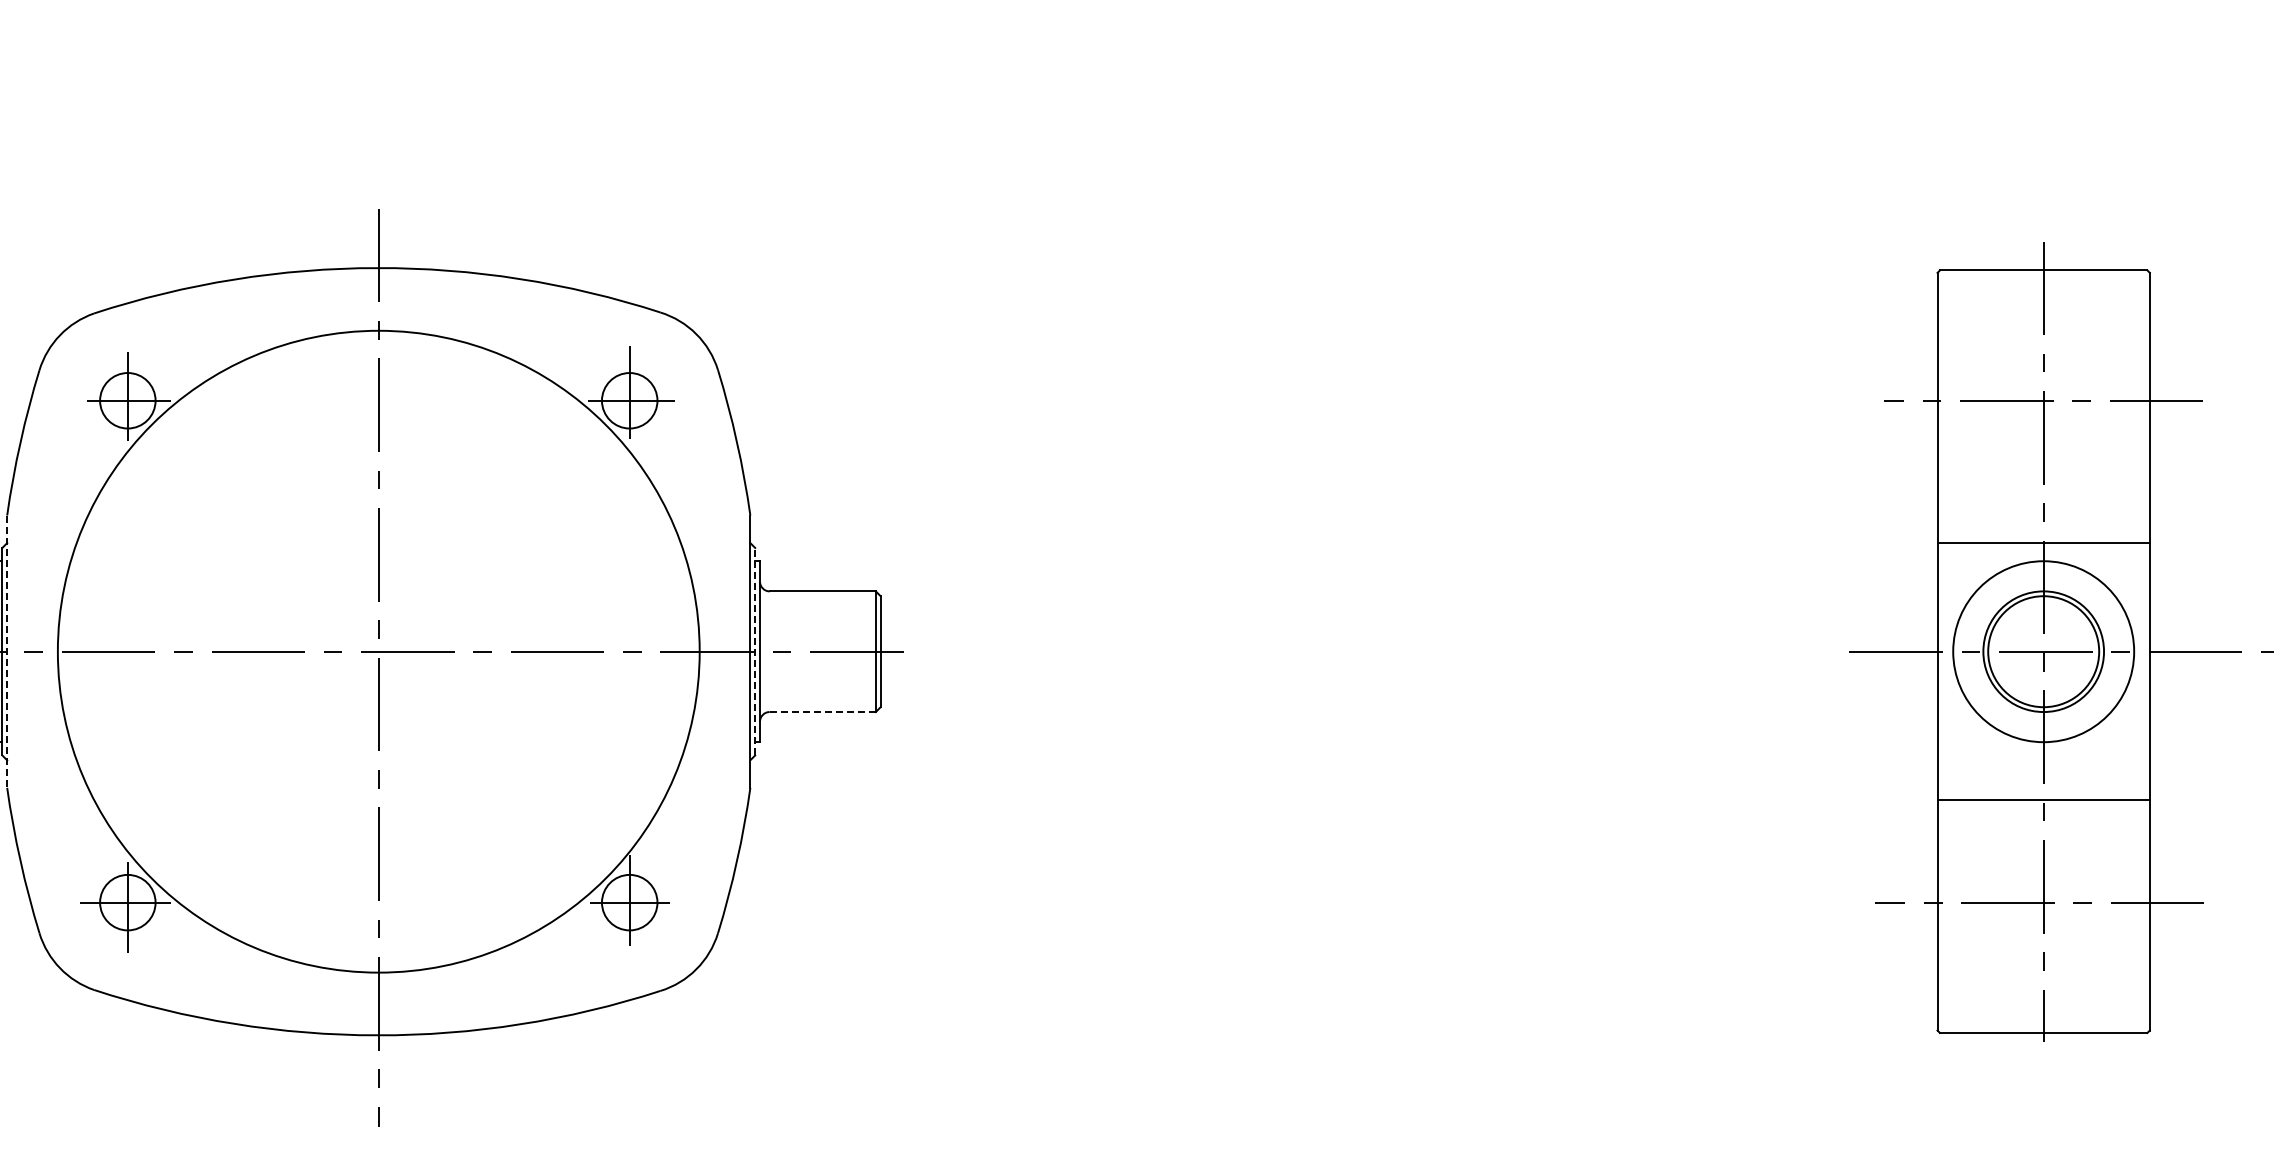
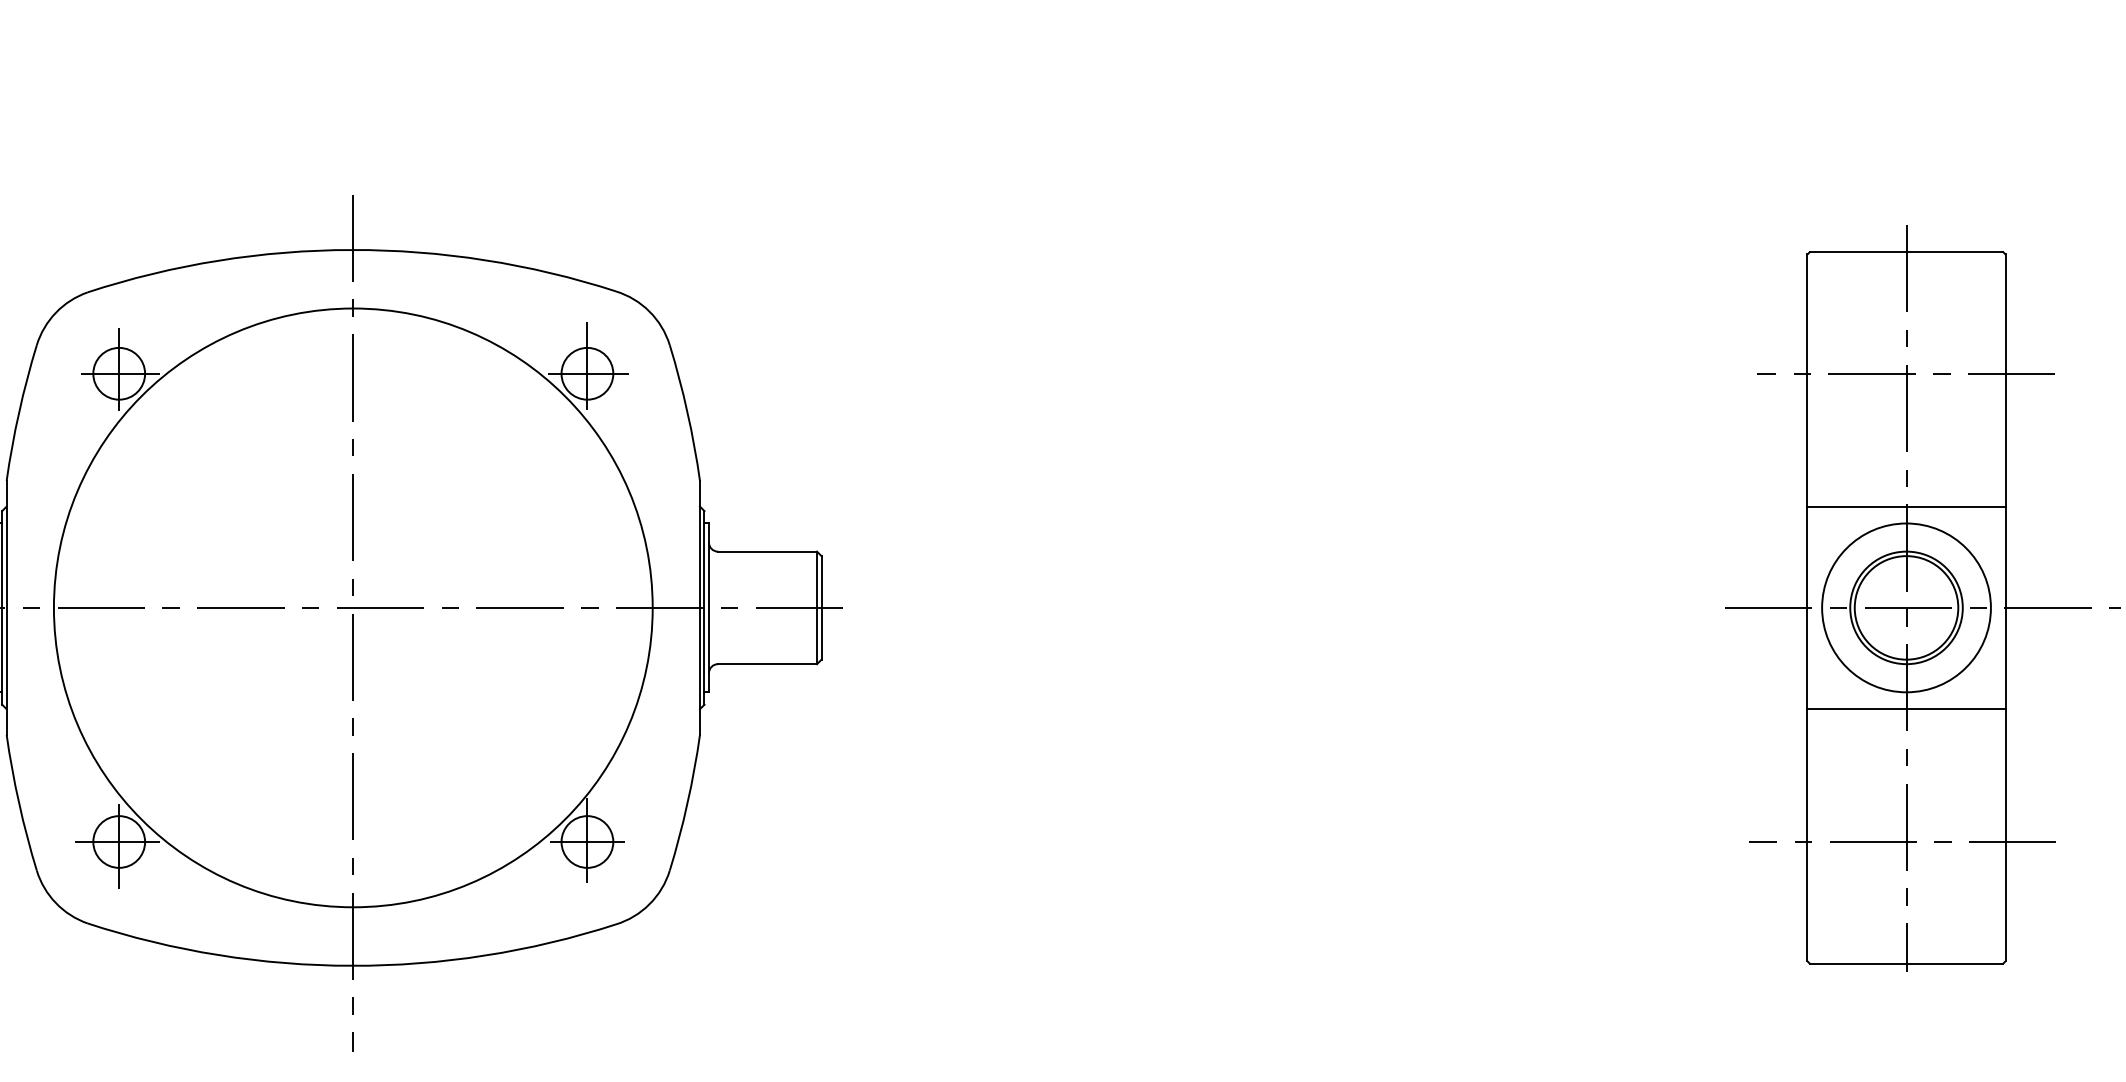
line: (755, 651) -> (704, 607), dashed -> solid
line: (7, 652) -> (6, 608), dashed -> solid
line: (822, 712) -> (767, 664), dashed -> solid
line: (2043, 800) -> (1906, 709), moved

